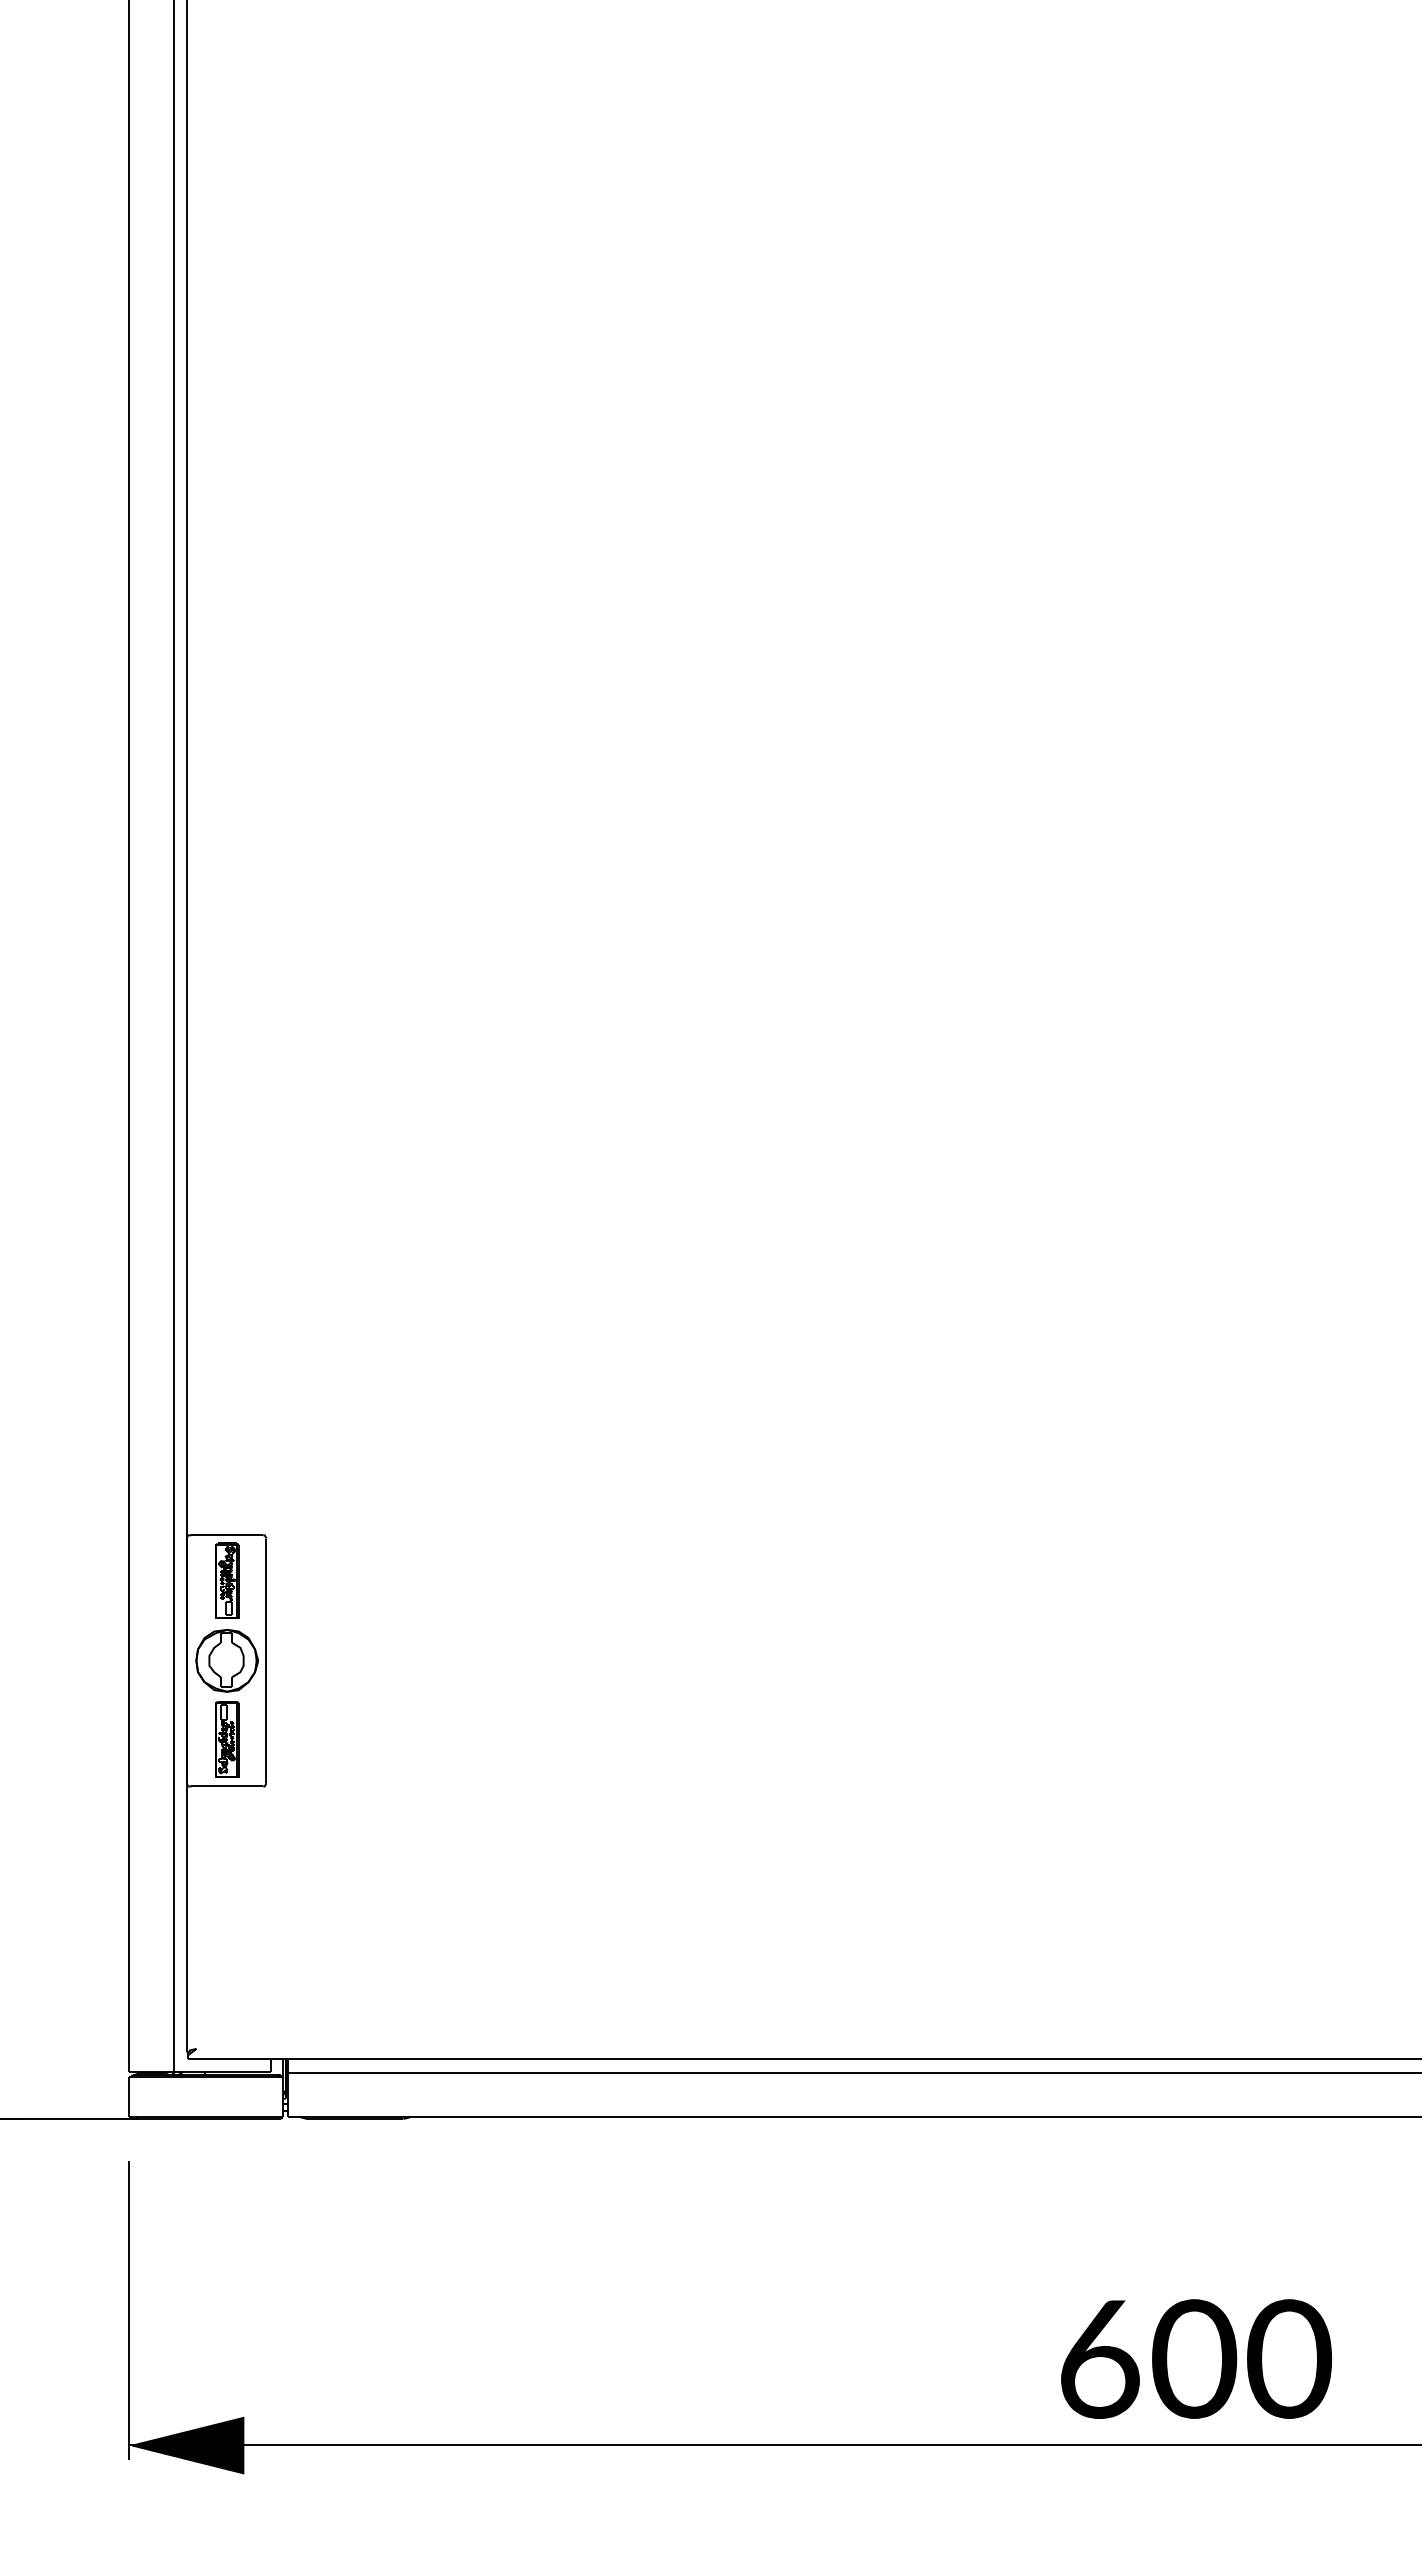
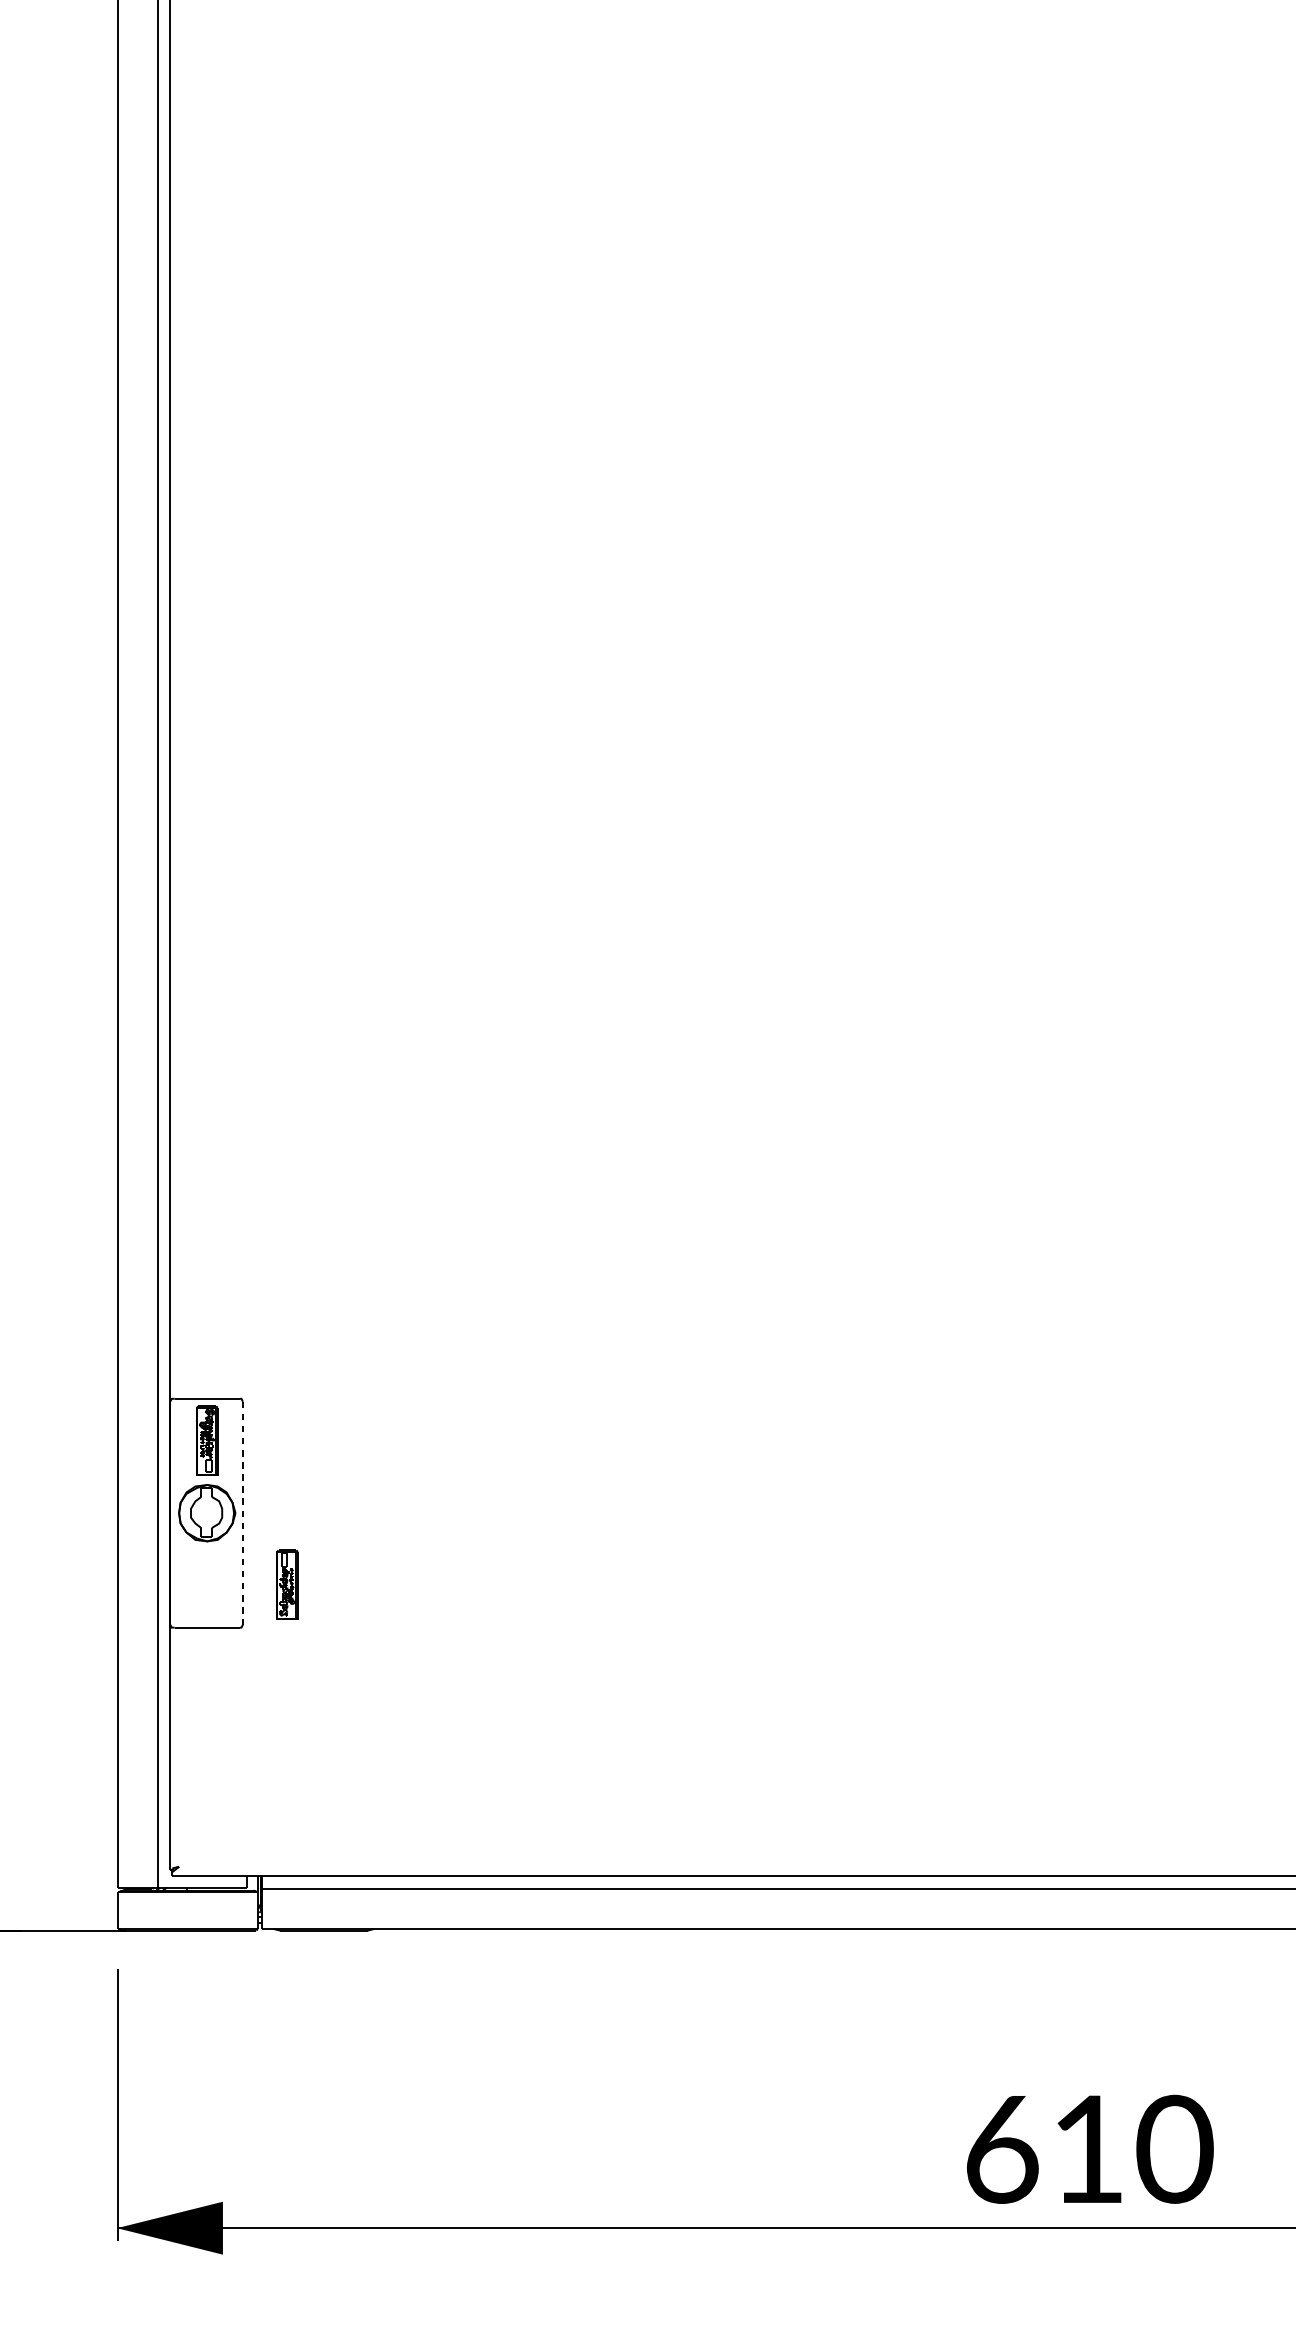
line: (266, 1661) -> (243, 1513), solid -> dashed
part: (227, 1739) -> (287, 1584), moved
text: (1194, 2358) -> (1088, 2148), 600 -> 610

